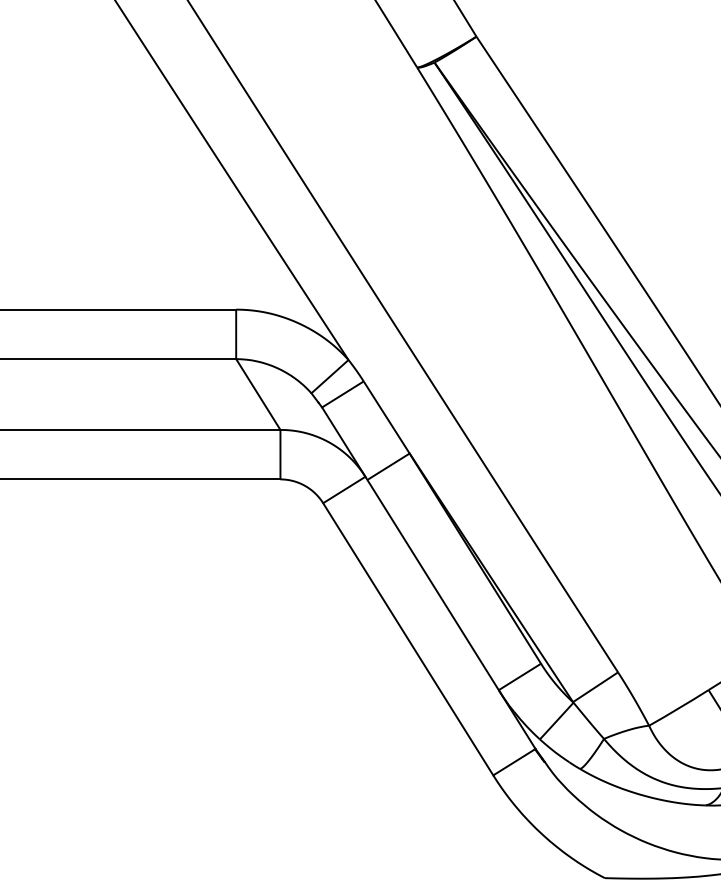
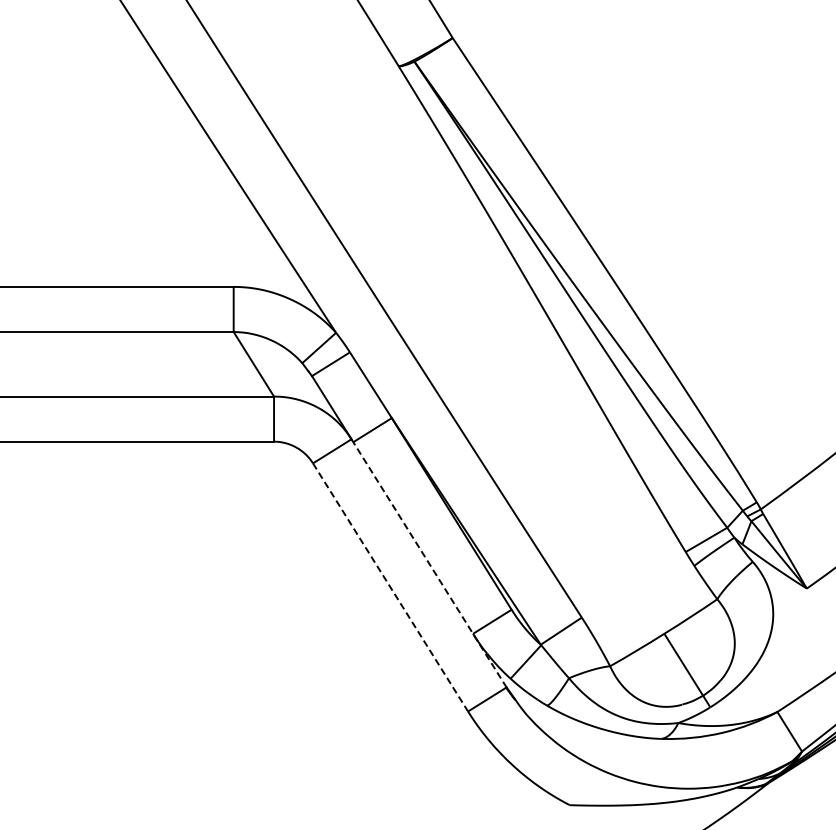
line: (450, 613) -> (429, 563), solid -> dashed
line: (408, 639) -> (390, 587), solid -> dashed

